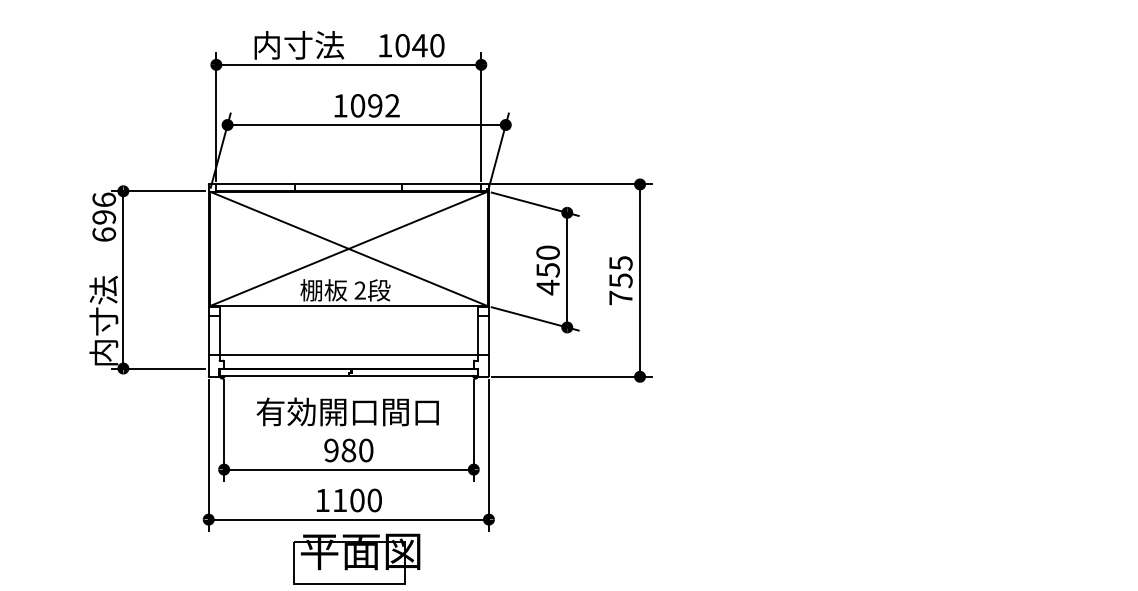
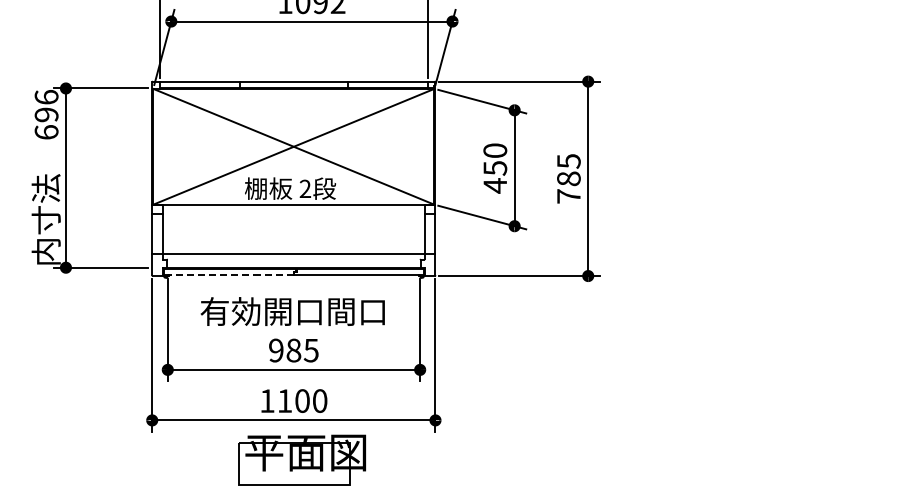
text: (620, 280) -> (568, 178), 755 -> 785
line: (284, 376) -> (228, 275), solid -> dashed
text: (365, 450) -> (310, 350), 980 -> 985

